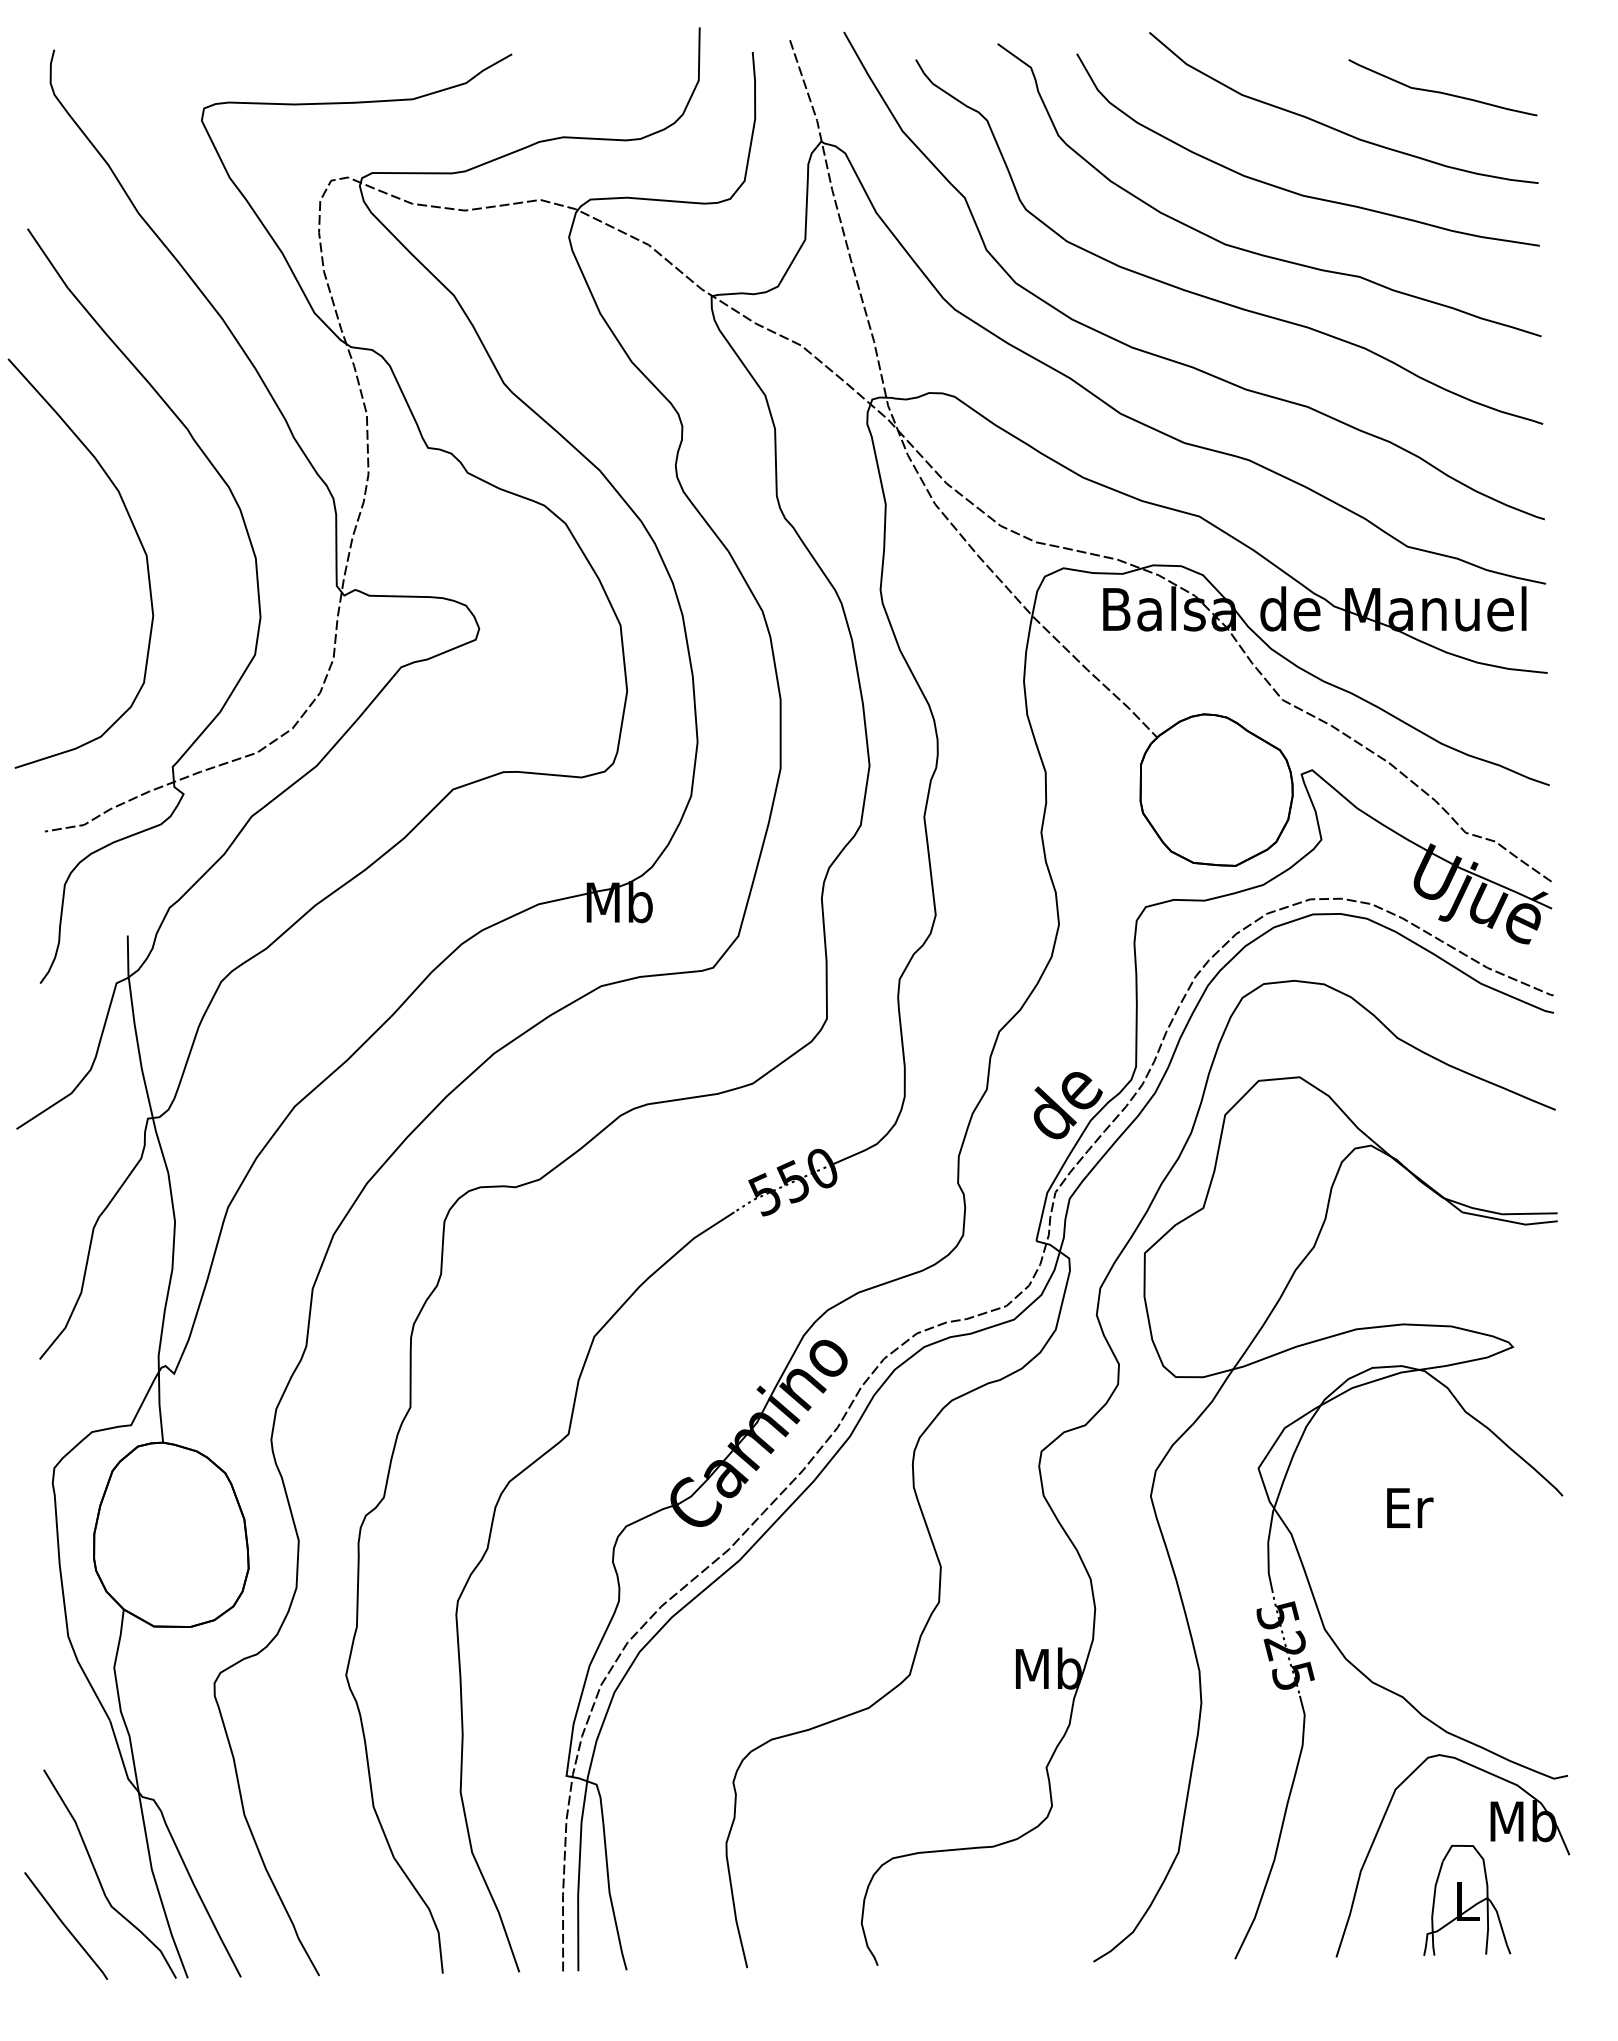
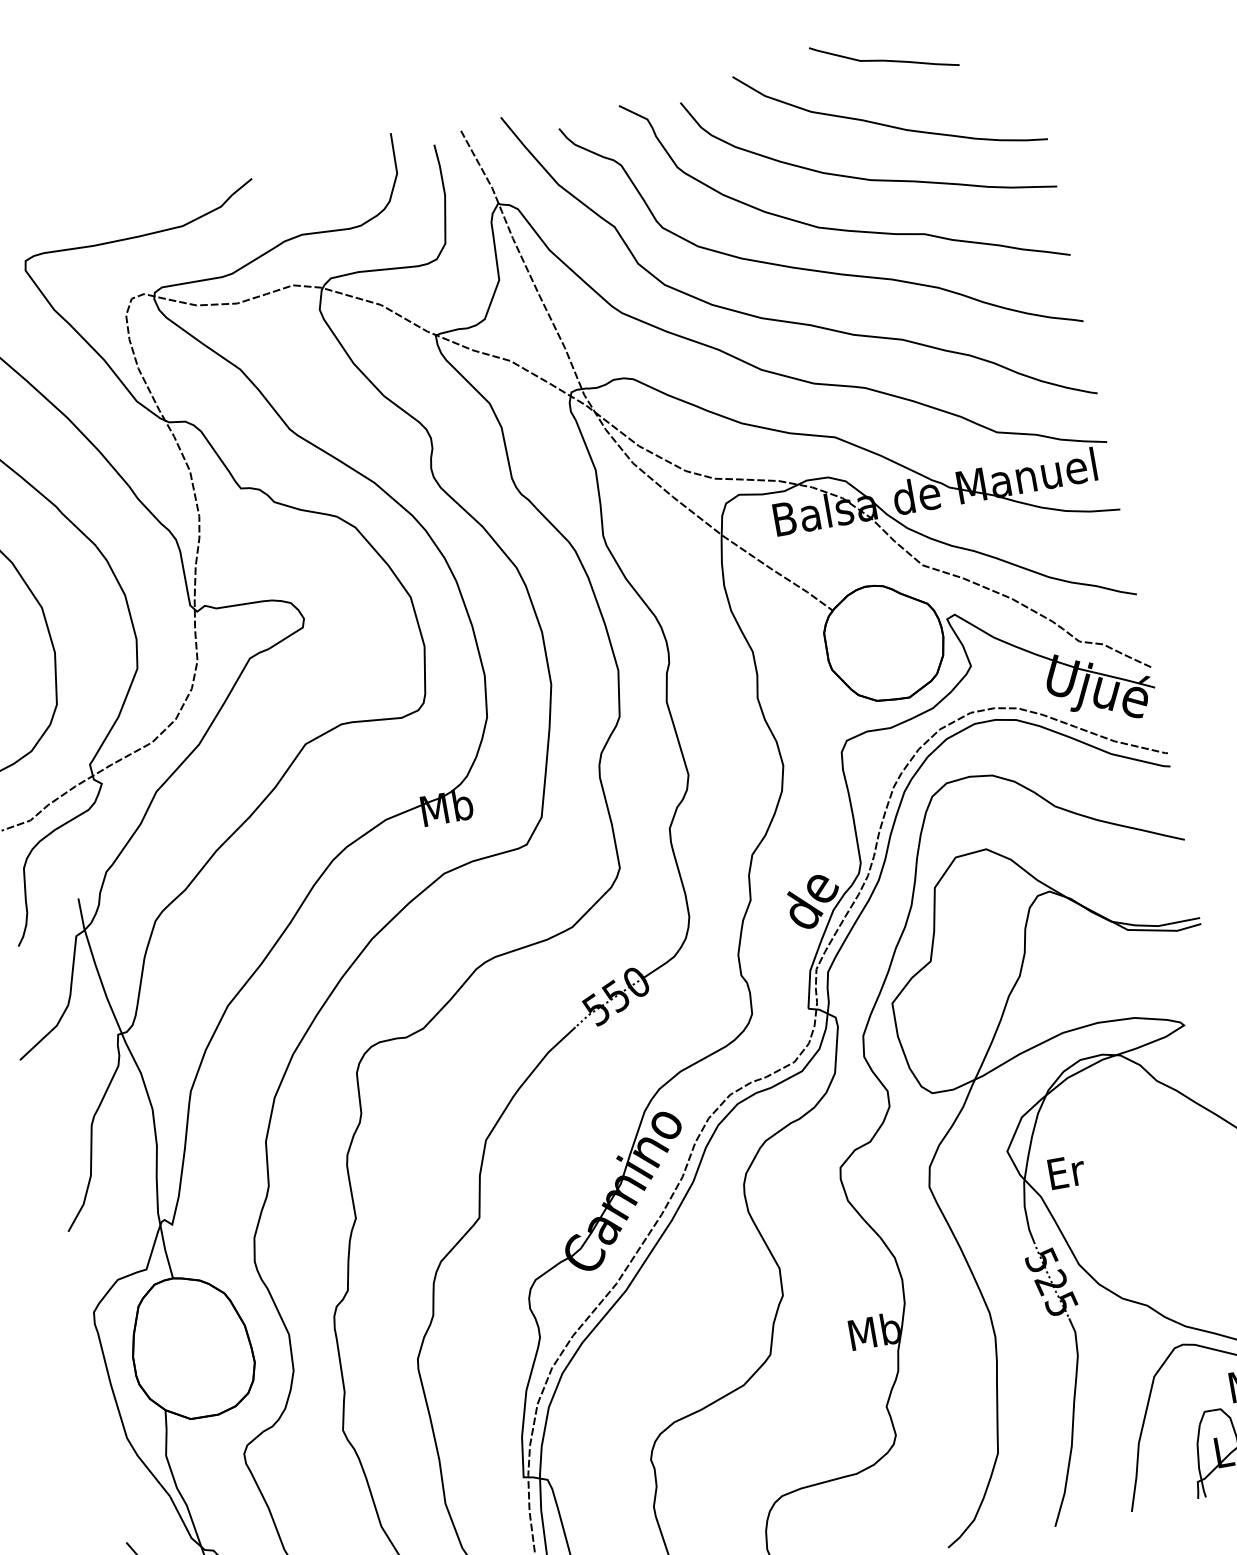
curve: (1441, 91) -> (883, 59), moved
text: (1410, 1507) -> (1067, 1171), moved

